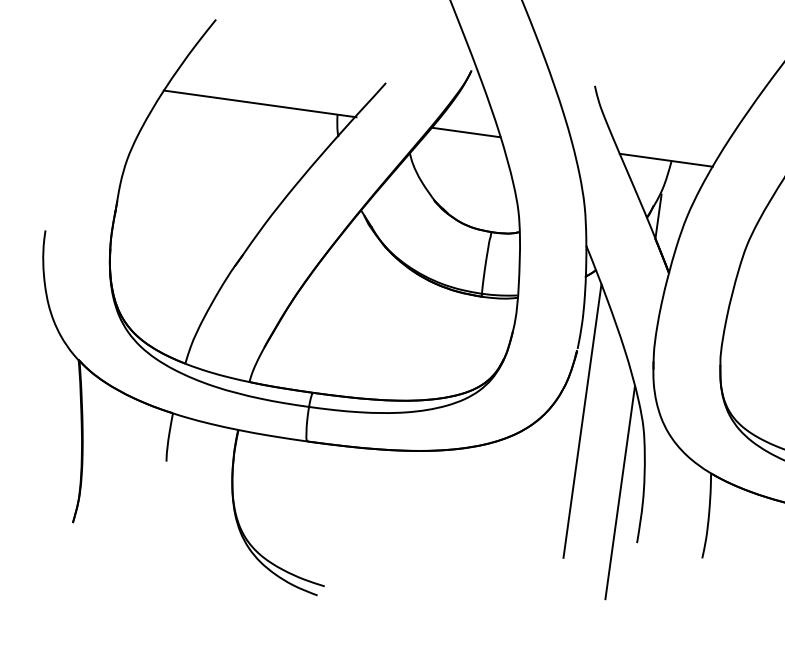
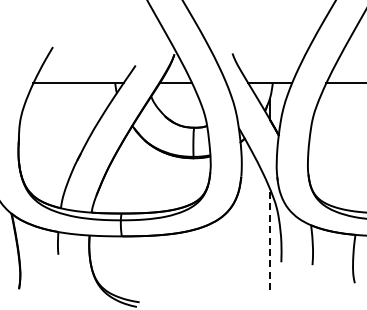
line: (583, 419) -> (248, 208), removed
line: (620, 491) -> (270, 239), solid -> dashed

